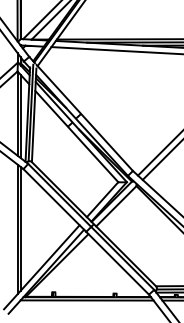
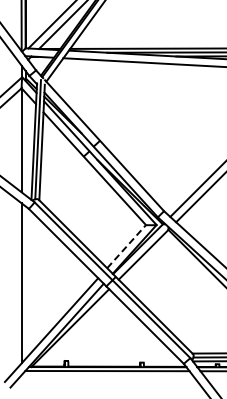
line: (20, 116) -> (25, 143), removed
line: (102, 199) -> (126, 246), solid -> dashed
line: (20, 228) -> (25, 282), removed

